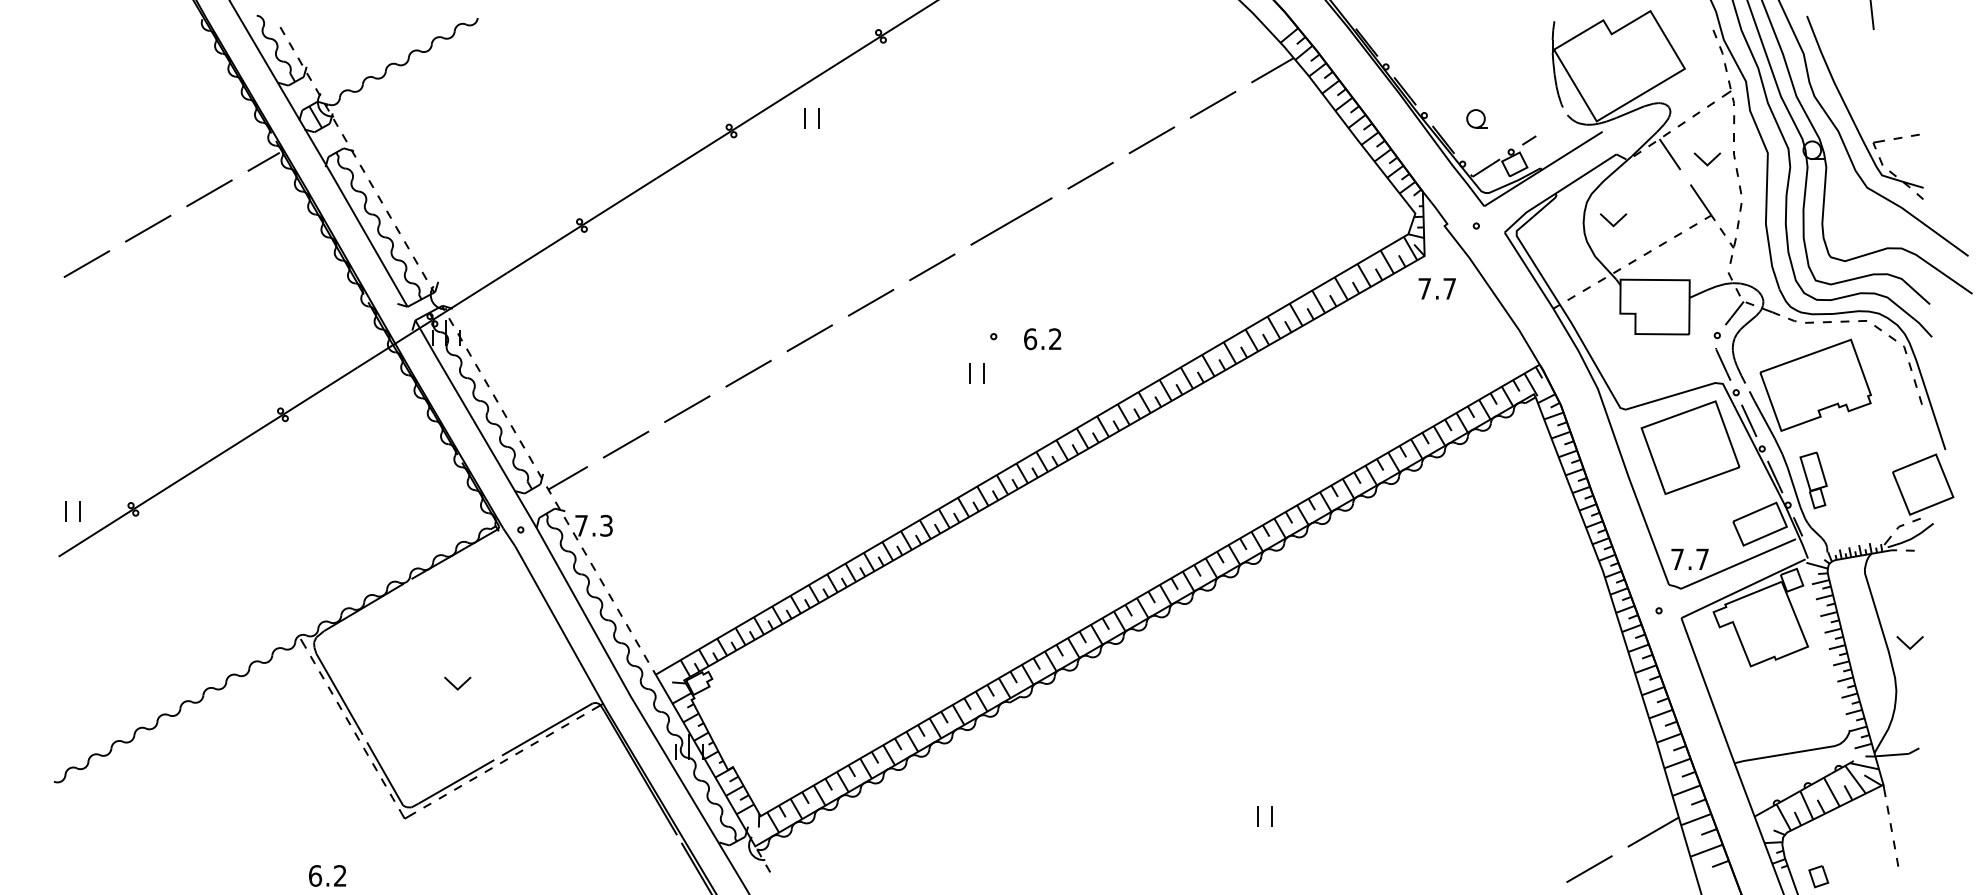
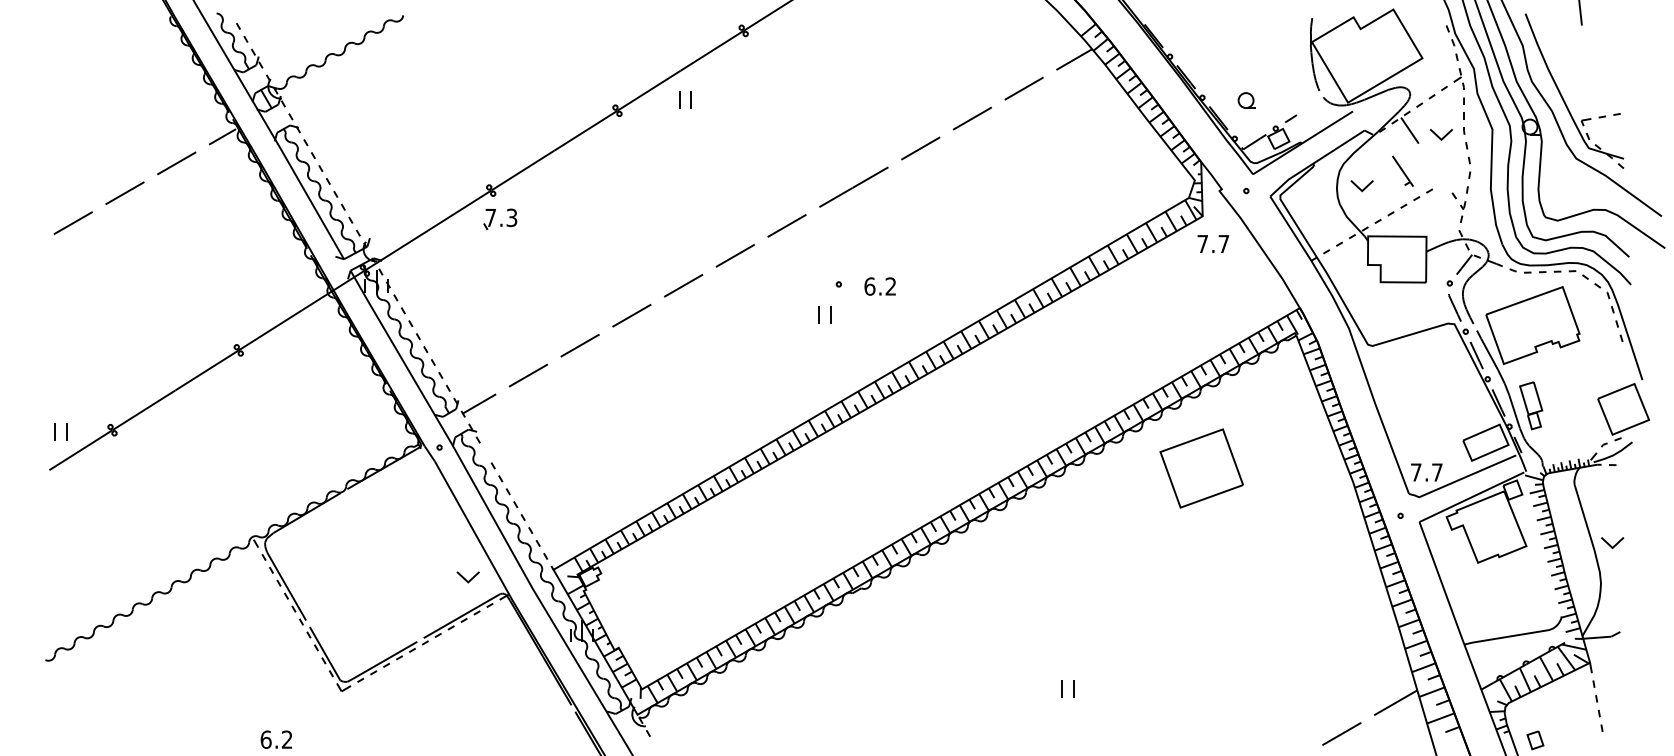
part: (1702, 202) -> (1402, 171), moved
part: (1690, 447) -> (1201, 468), moved
part: (592, 527) -> (500, 219), moved
part: (457, 683) -> (468, 577), moved

